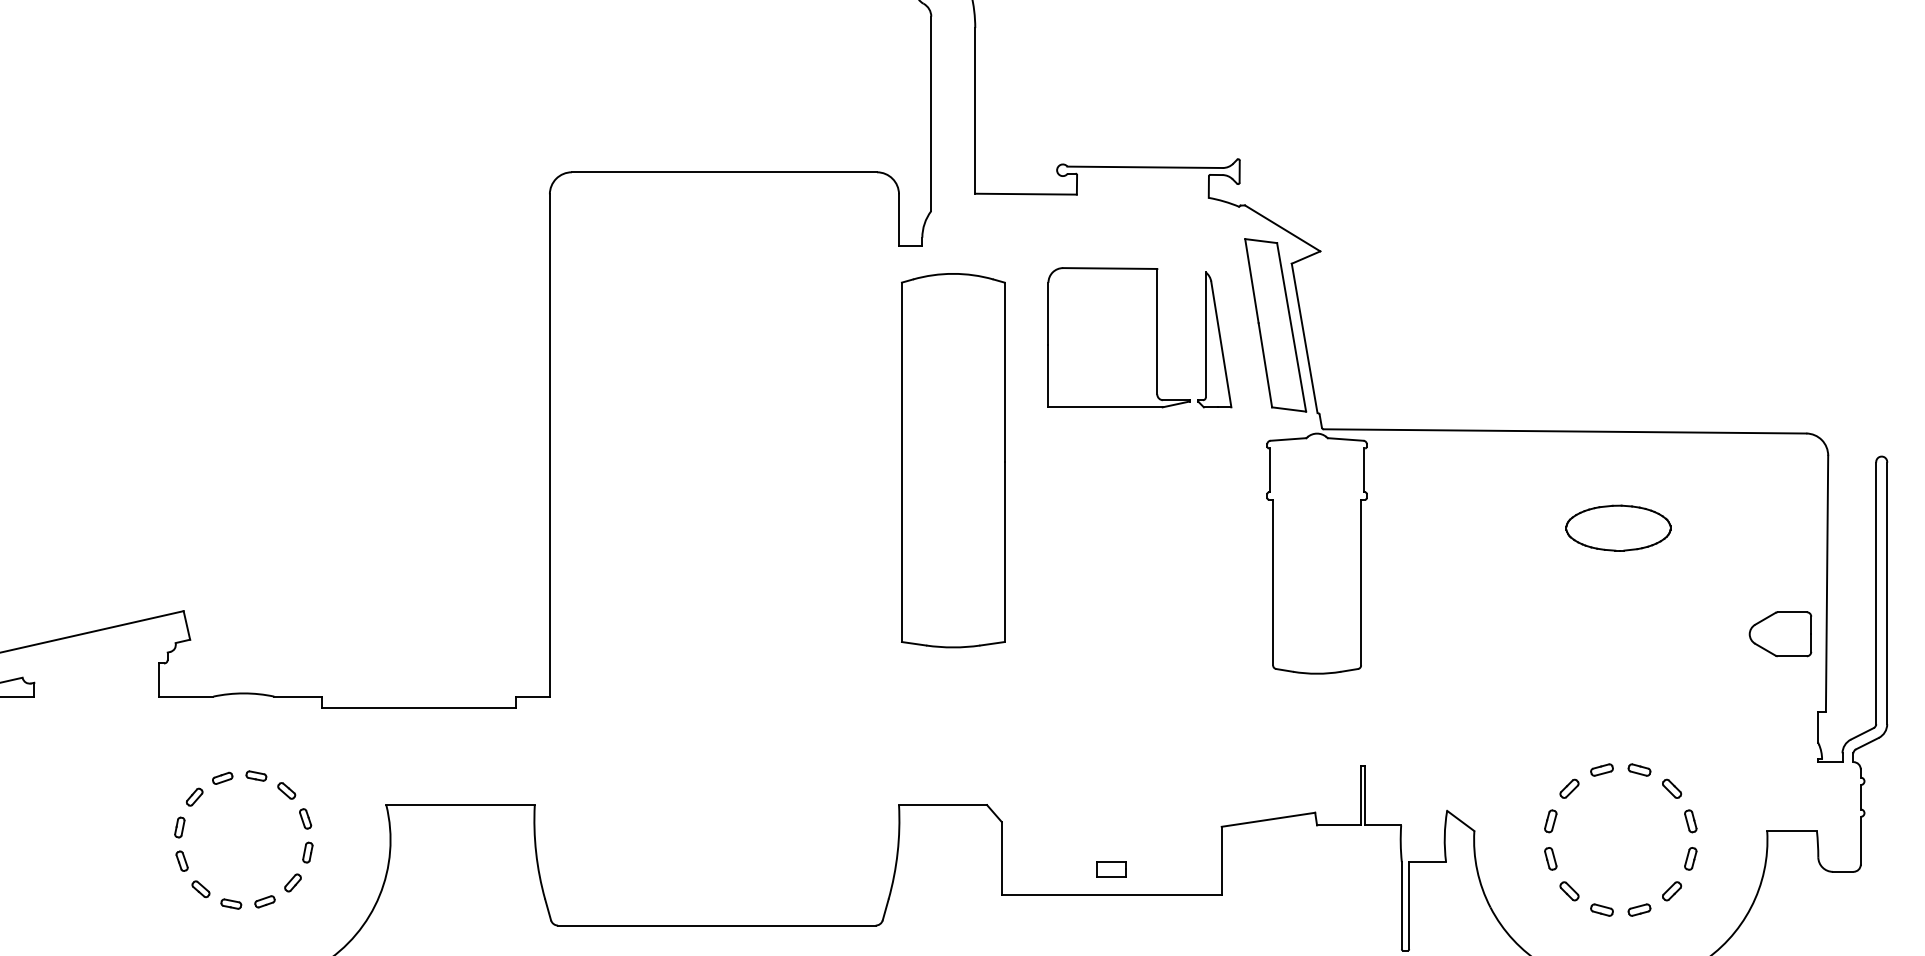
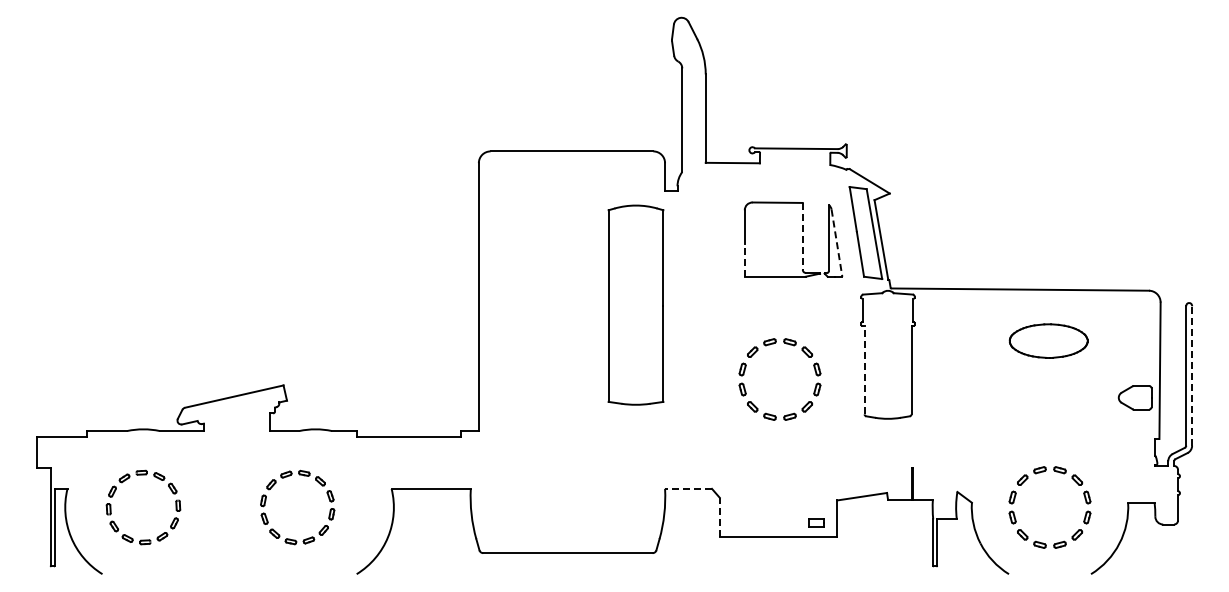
line: (1156, 333) -> (802, 237), solid -> dashed
line: (1220, 344) -> (836, 243), solid -> dashed
line: (1047, 376) -> (744, 260), solid -> dashed
part: (952, 459) -> (635, 304), moved
part: (1617, 528) -> (1048, 341), size x1.4
line: (1272, 581) -> (864, 369), solid -> dashed
part: (1049, 584) -> (745, 371), added
line: (1887, 594) -> (1192, 376), solid -> dashed
line: (942, 804) -> (688, 488), solid -> dashed
part: (185, 828) -> (266, 501), moved
line: (1001, 858) -> (719, 517), solid -> dashed
part: (1111, 868) -> (816, 522), moved

